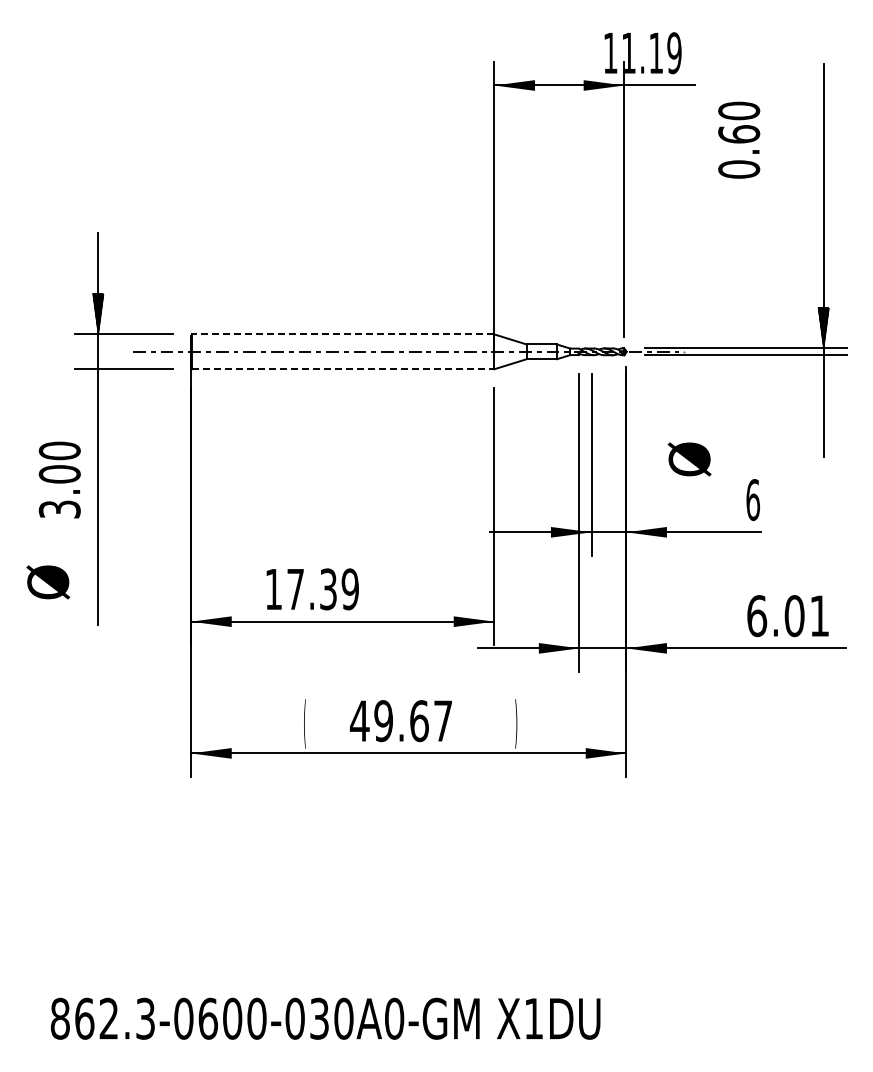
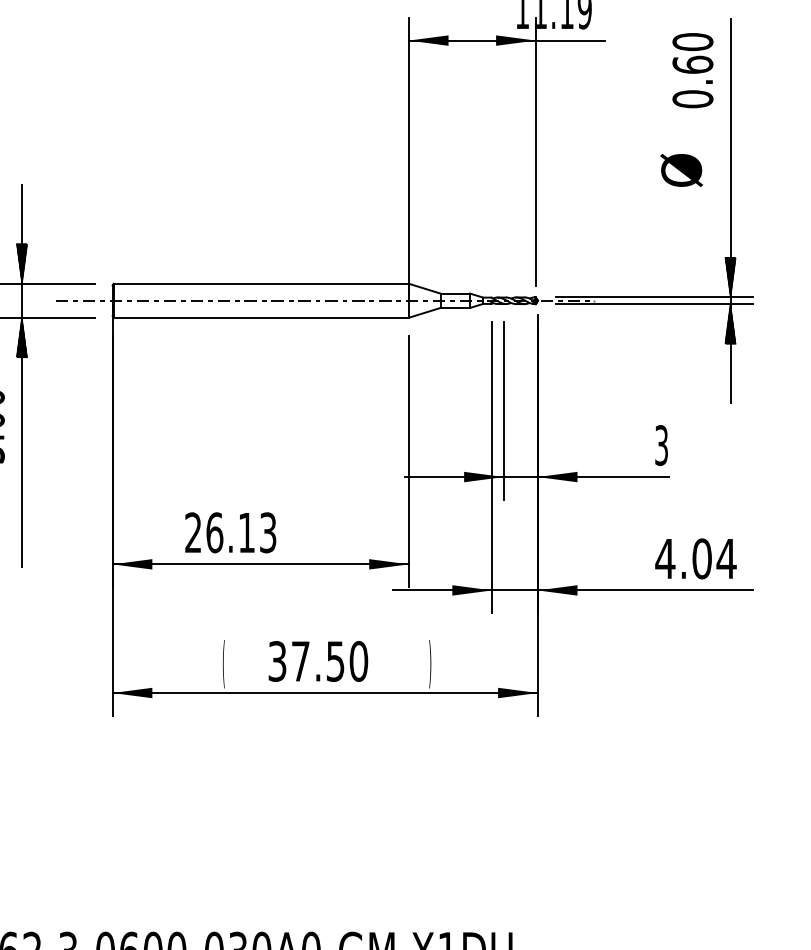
text: (739, 139) -> (693, 69), moved
line: (342, 334) -> (260, 283), dashed -> solid
line: (343, 369) -> (261, 318), dashed -> solid
hatch: (823, 375) -> (730, 323), added
hatch: (97, 389) -> (21, 337), added
text: (689, 459) -> (681, 170), moved
text: (753, 499) -> (661, 445), 6 -> 3
text: (311, 589) -> (230, 532), 17.39 -> 26.13
text: (788, 616) -> (696, 559), 6.01 -> 4.04
text: (400, 721) -> (317, 661), 49.67 -> 37.50

